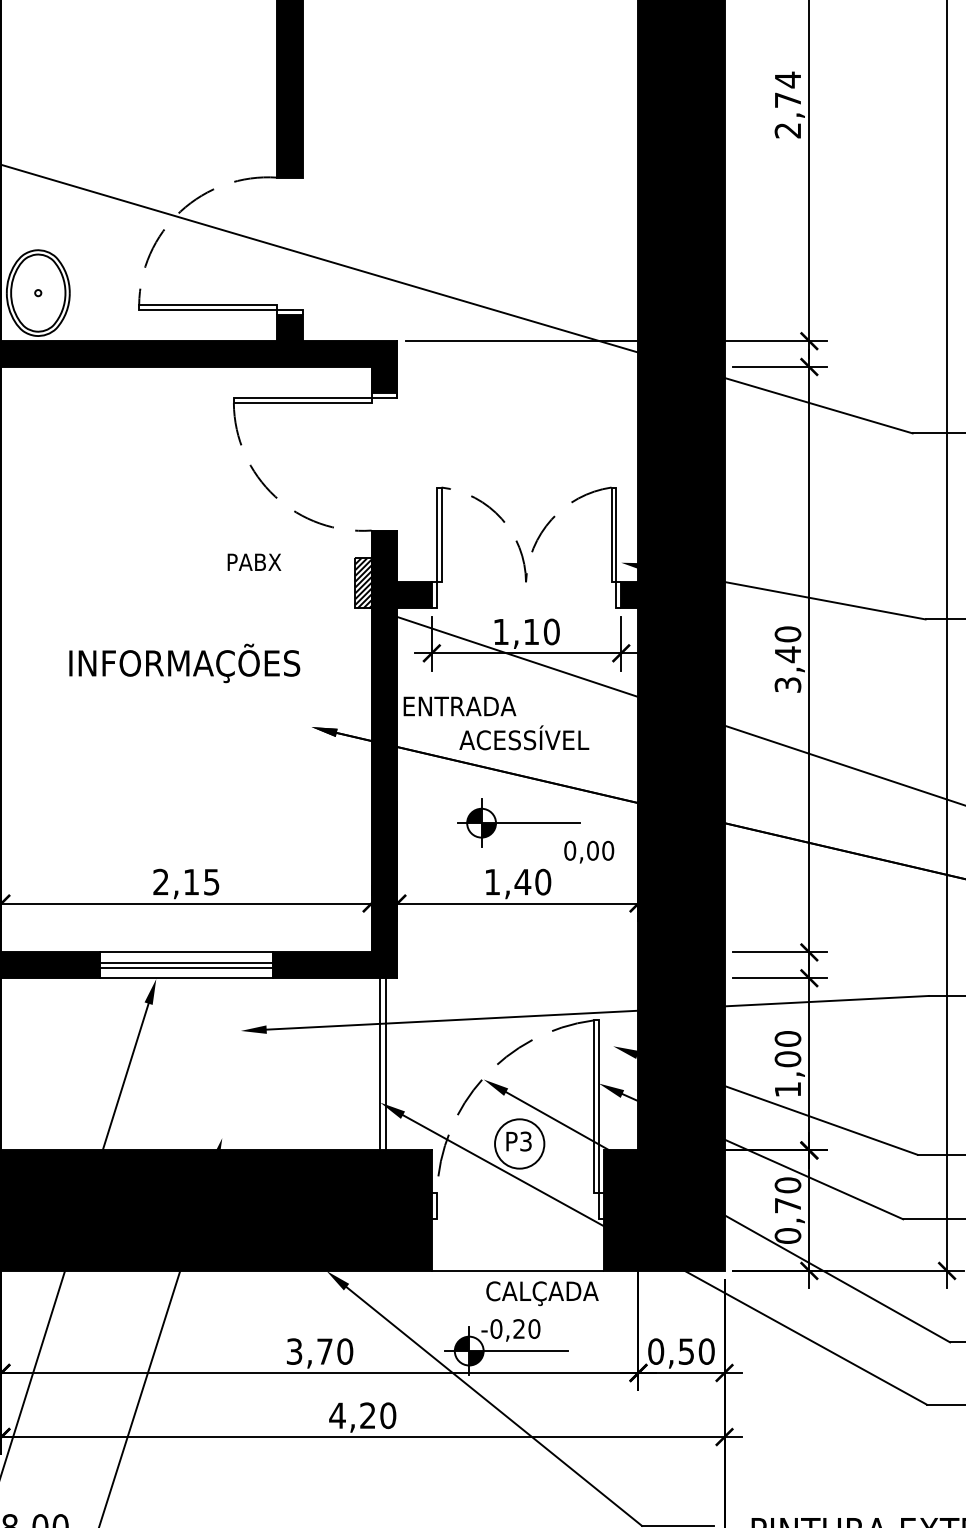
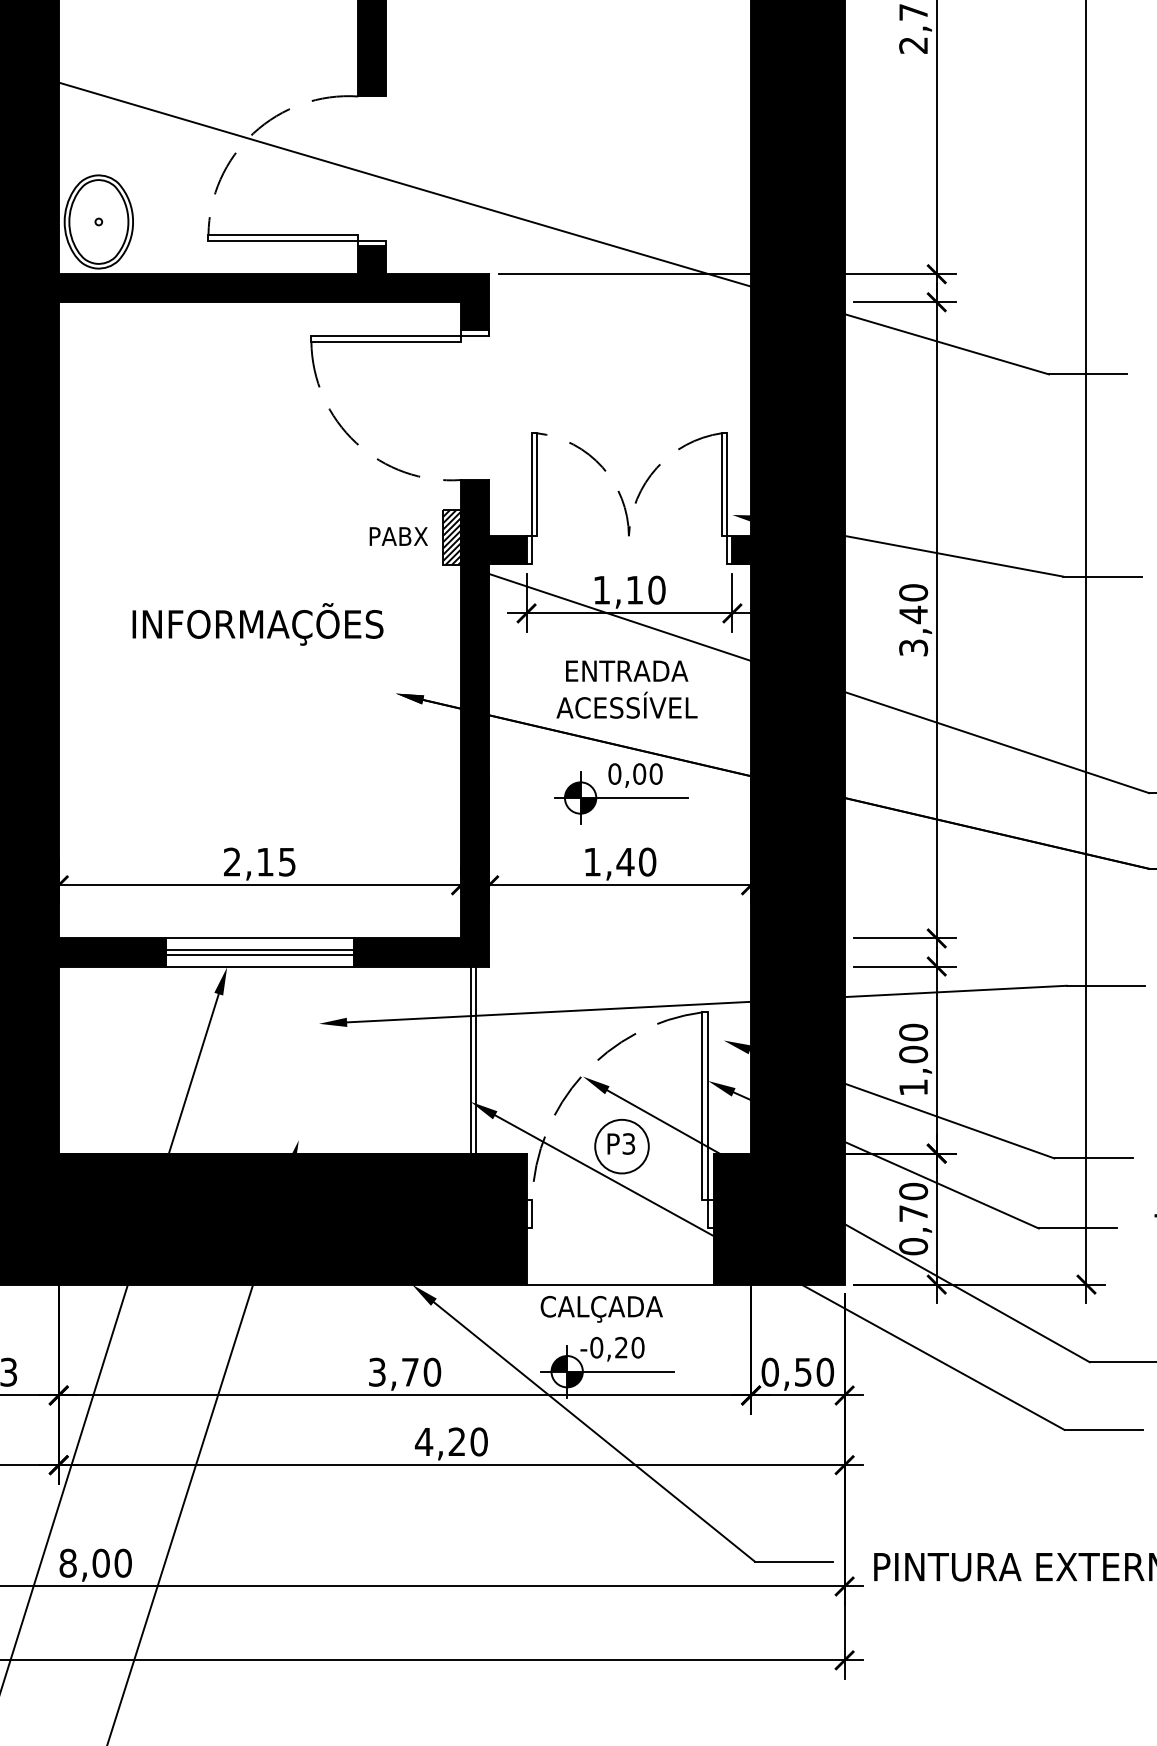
text: (254, 562) -> (398, 536), moved
text: (460, 705) -> (627, 670), moved
text: (589, 852) -> (635, 775), moved
text: (542, 1293) -> (601, 1309), moved

